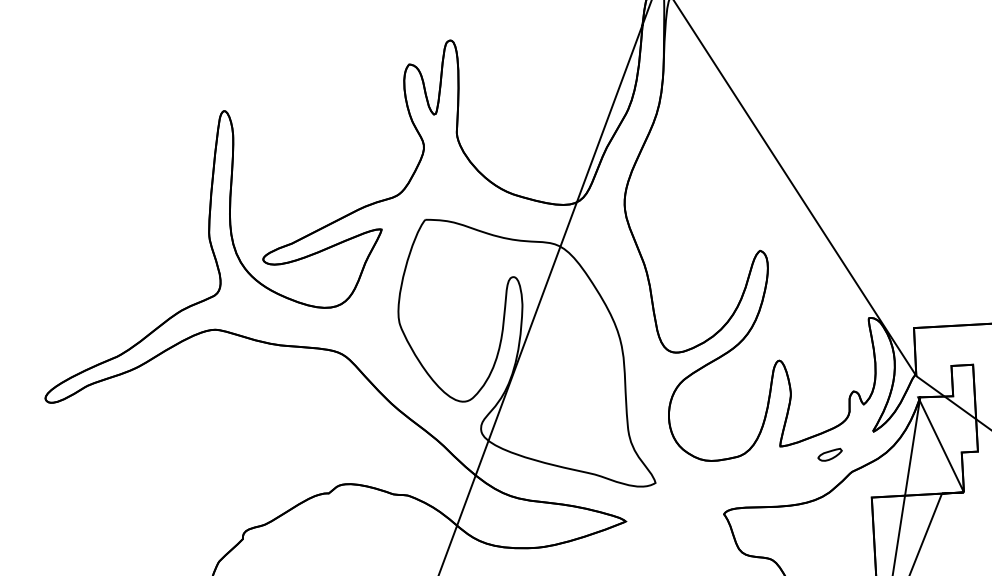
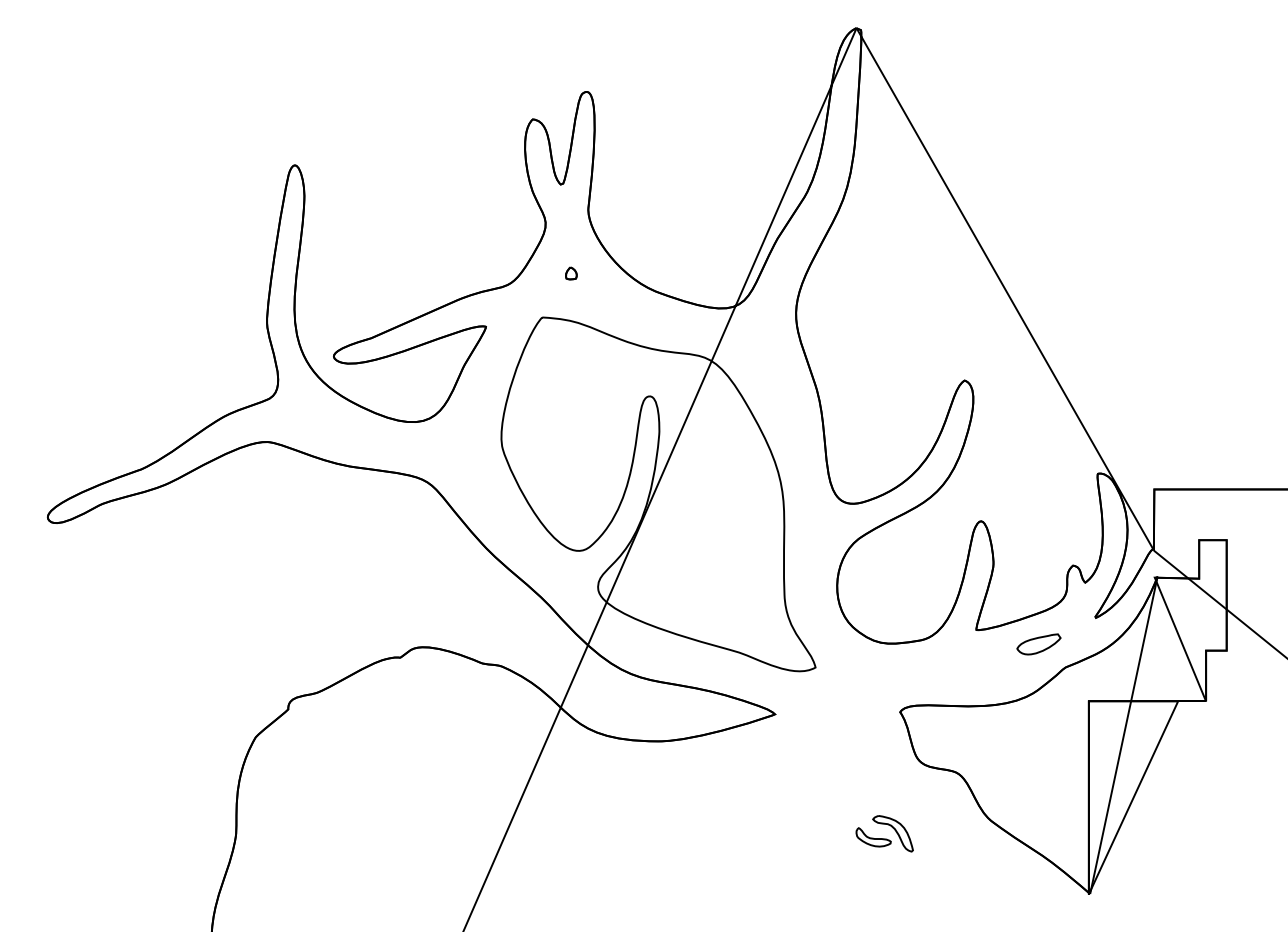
part: (446, 183) -> (571, 273), added
part: (829, 455) -> (1038, 644), size x1.43

